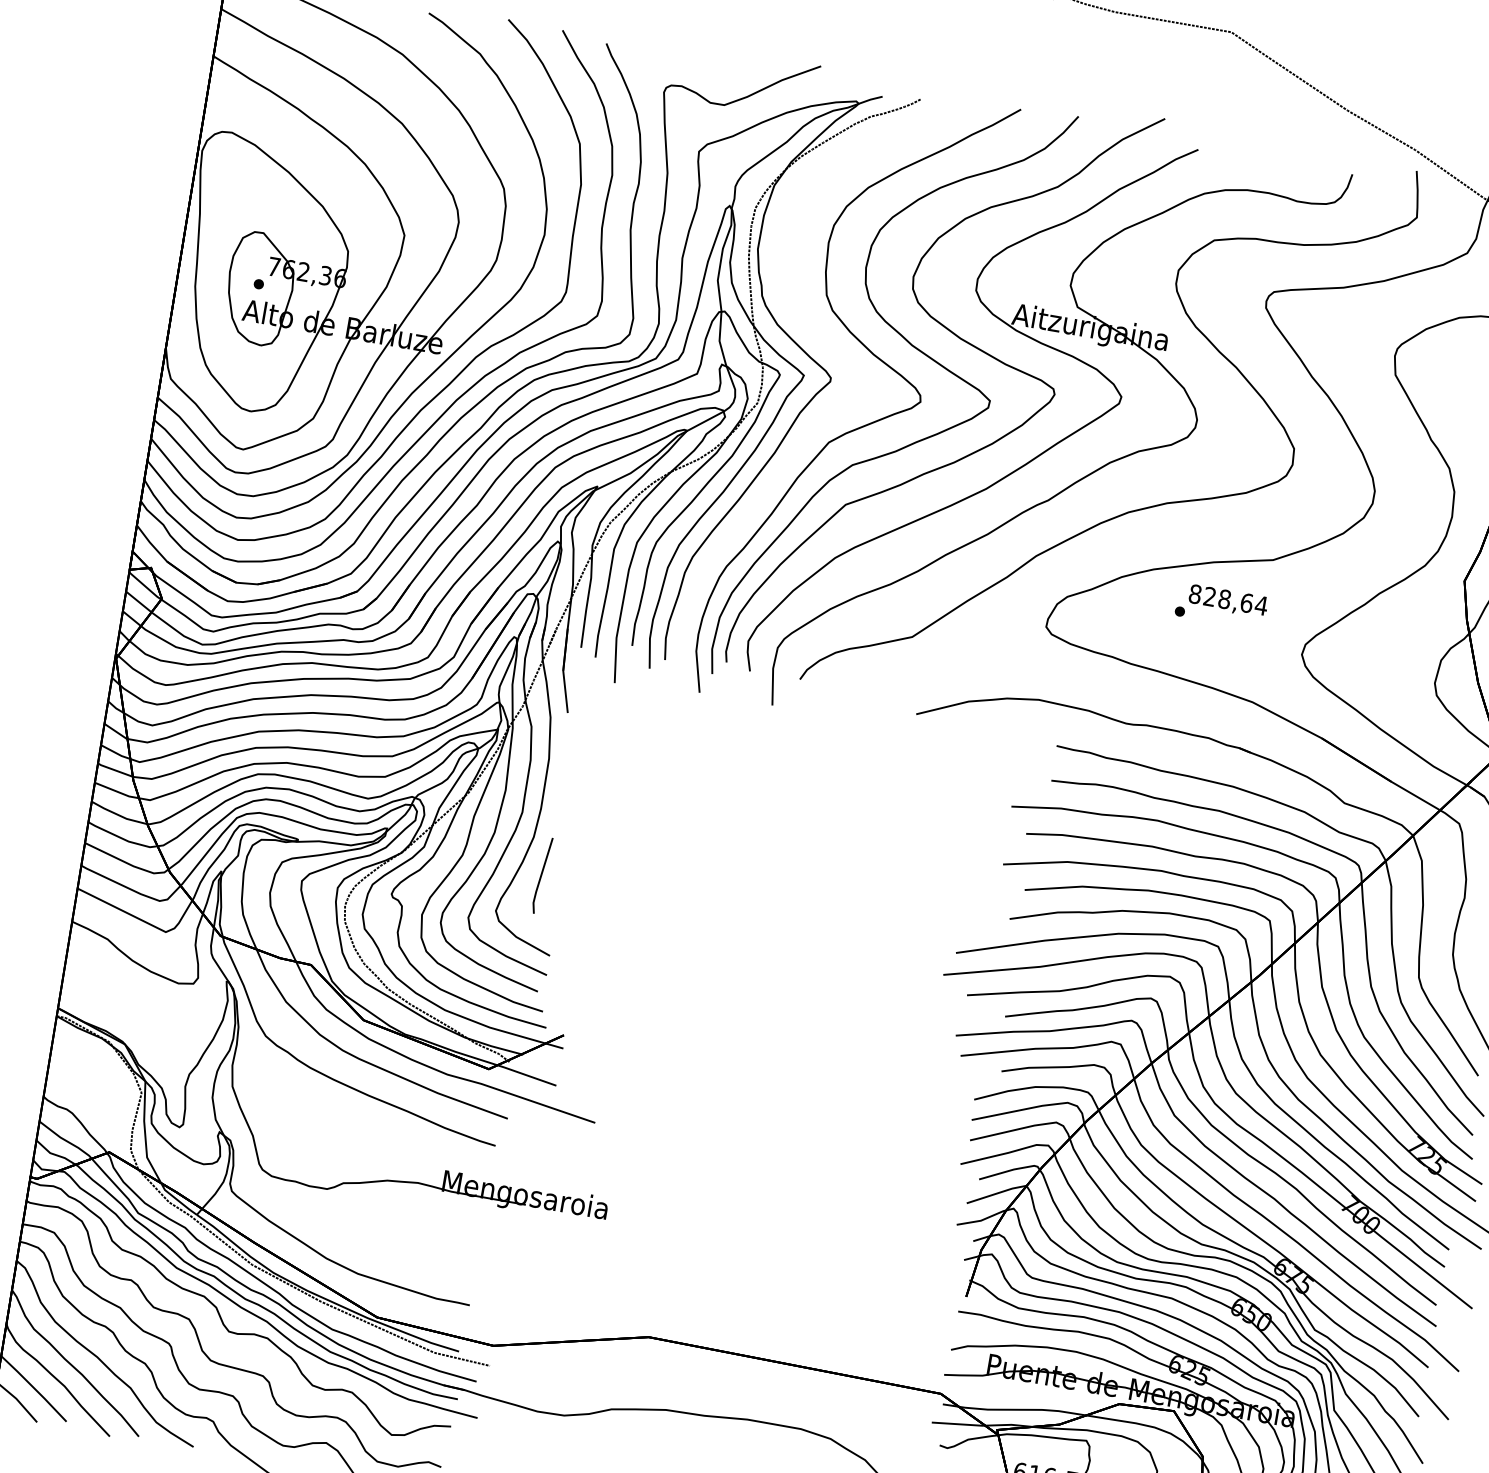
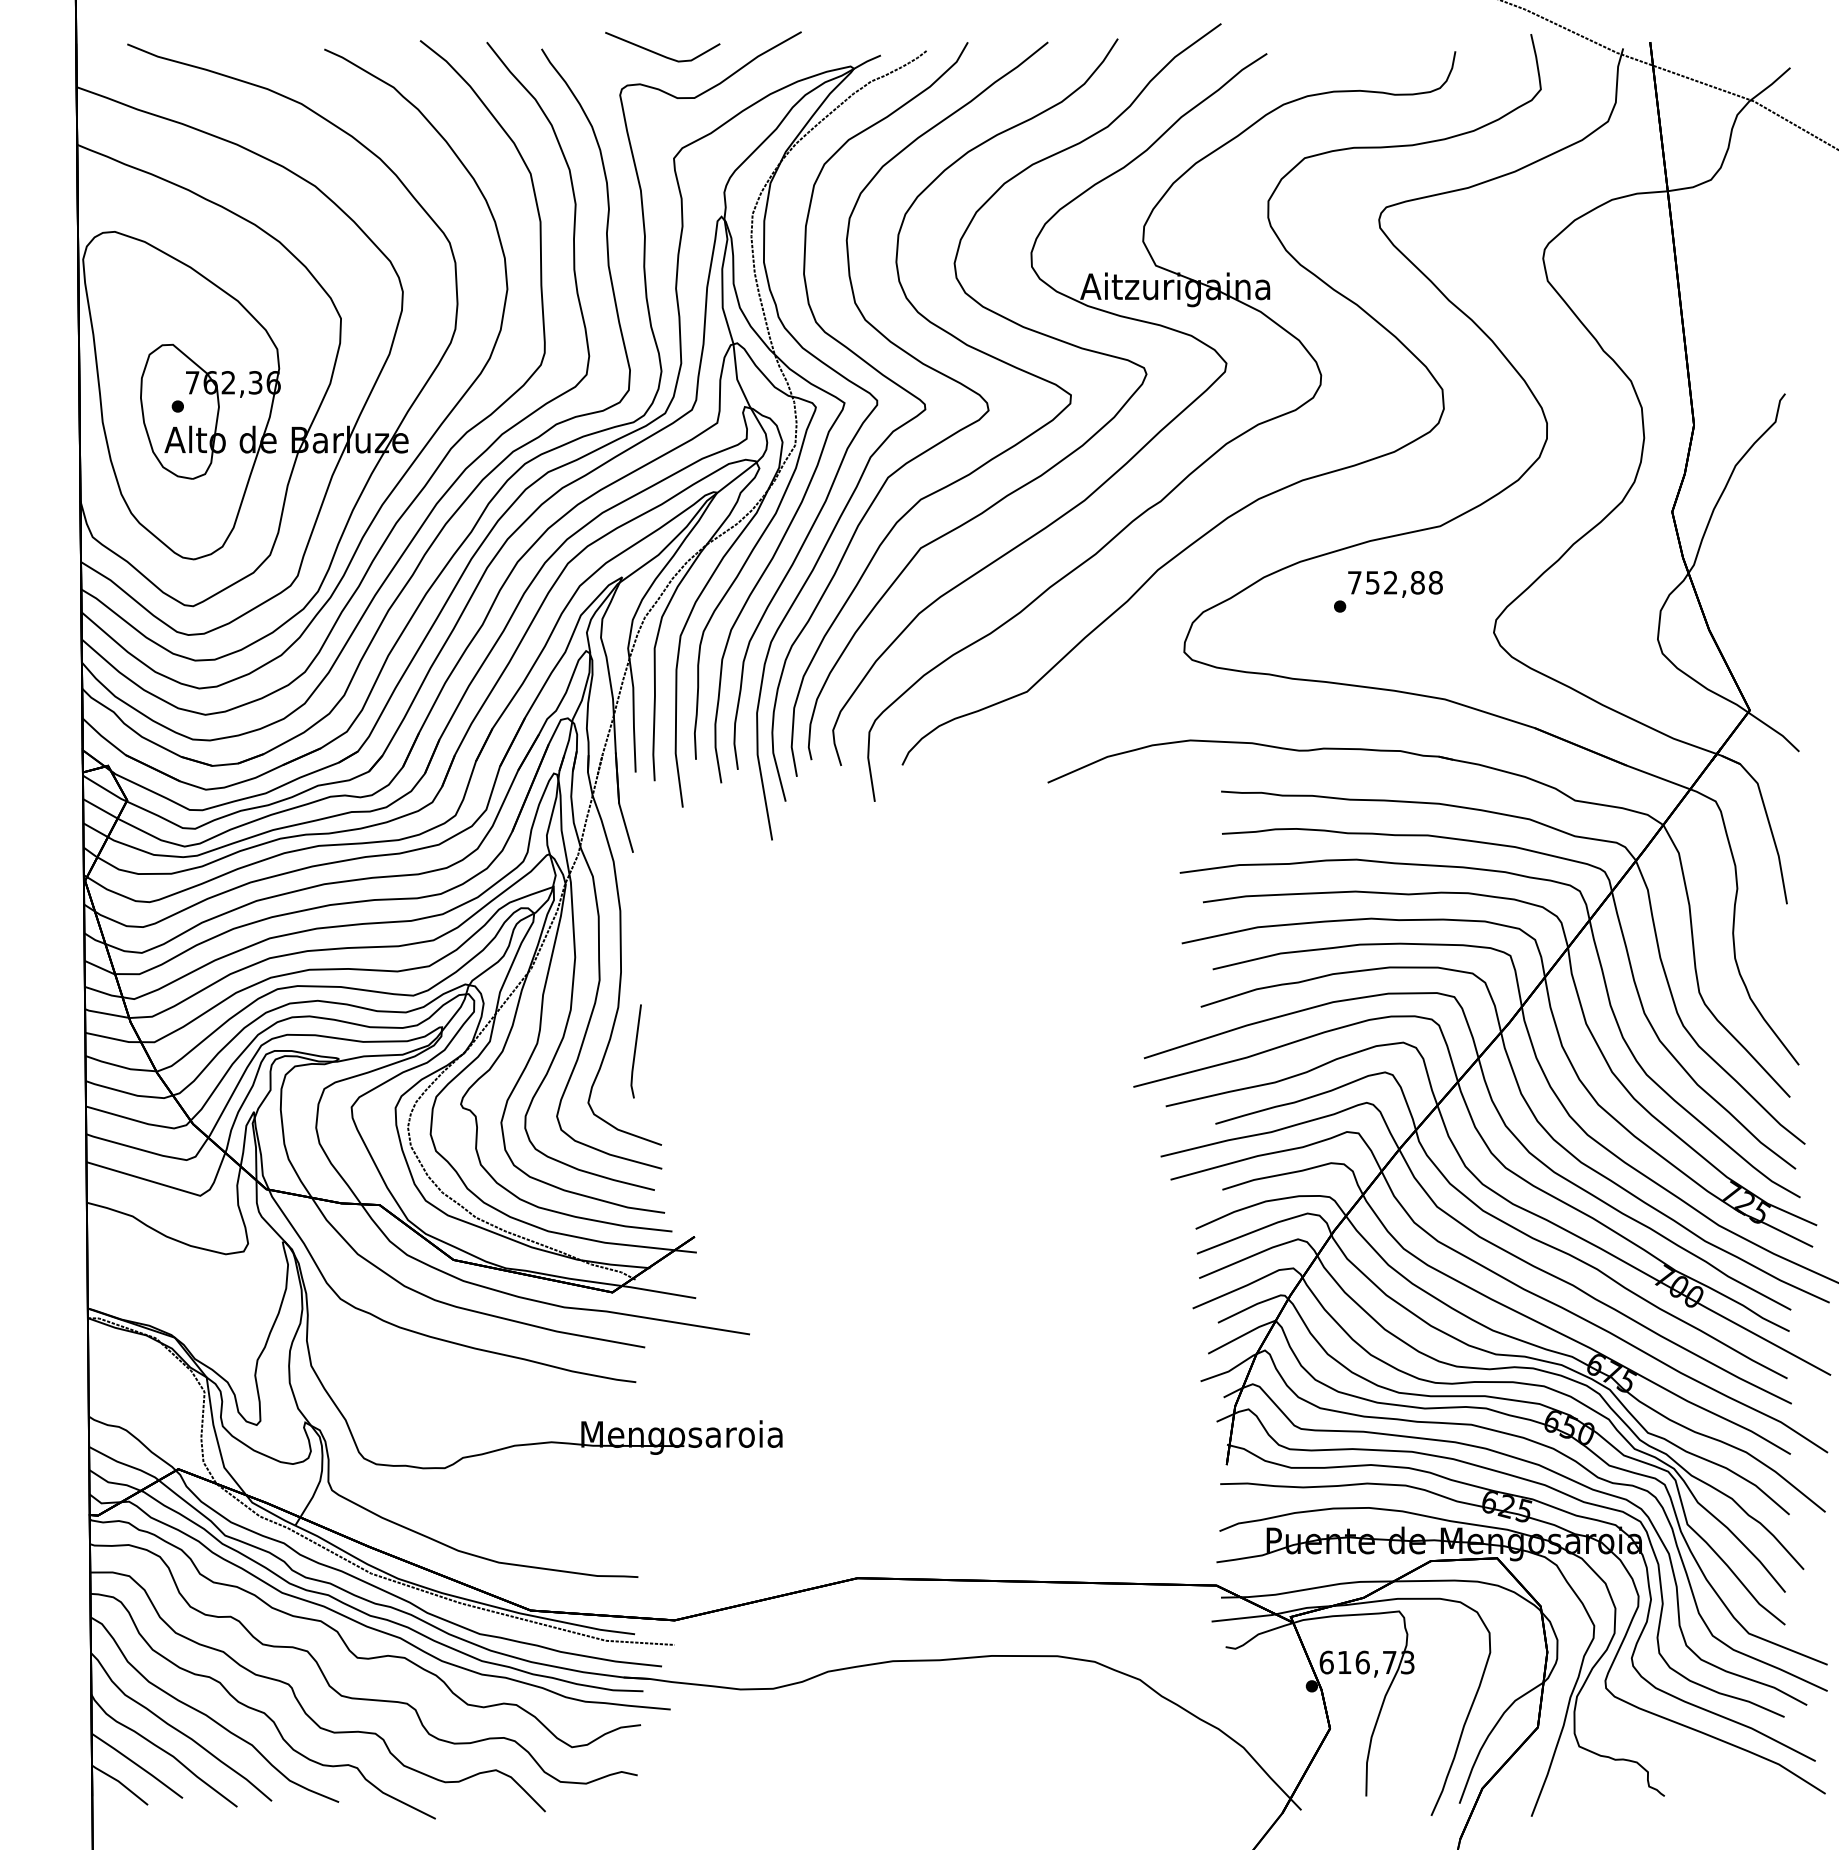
line: (702, 63) -> (659, 53), added
curve: (820, 419) -> (873, 452), added
text: (1228, 599) -> (1395, 582), 828,64 -> 752,88

